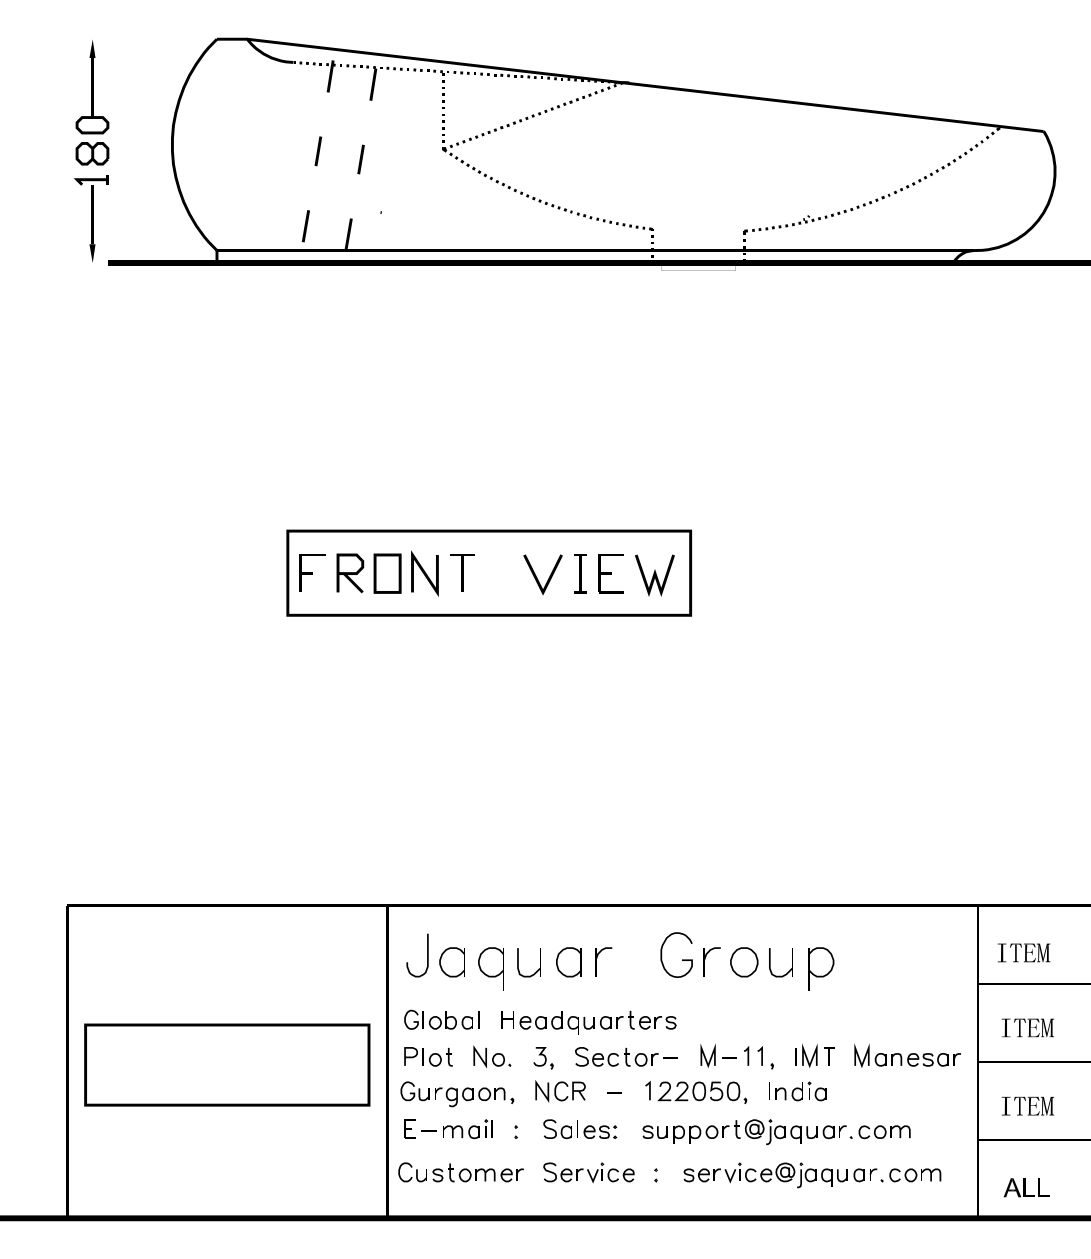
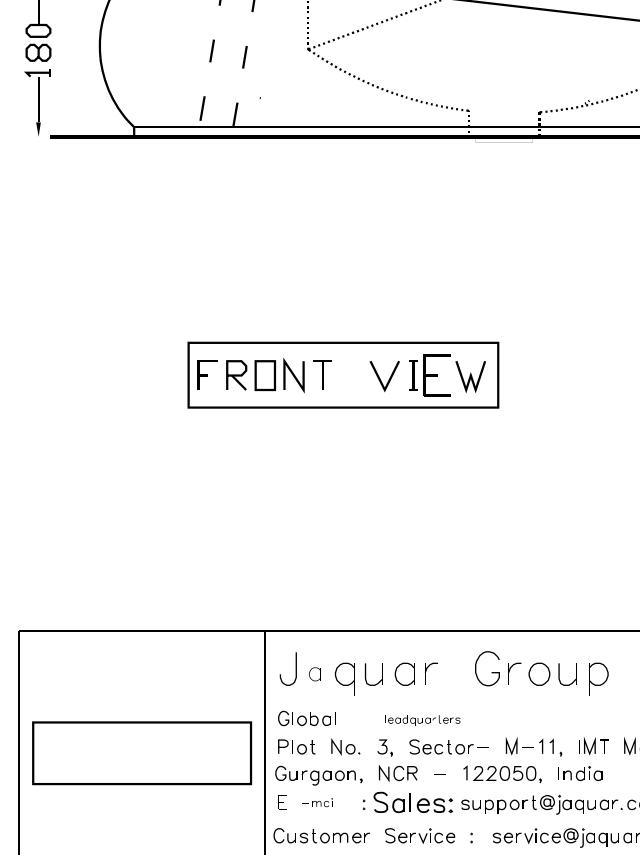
part: (610, 573) -> (436, 375), size x1.4
part: (451, 962) -> (314, 674), size x0.6
part: (588, 1022) -> (419, 720), size x0.6
part: (456, 1129) -> (318, 802), size x0.6
part: (580, 1129) -> (413, 802), size x1.4

